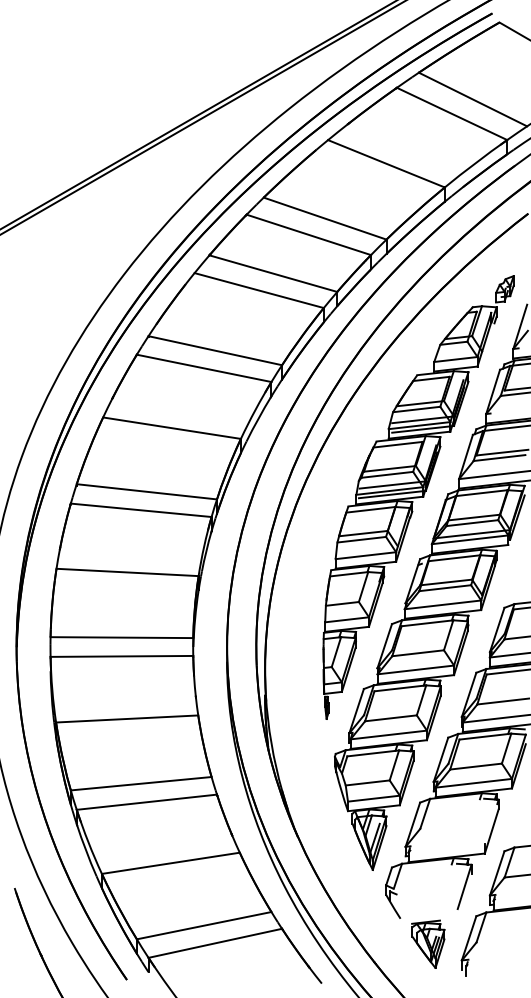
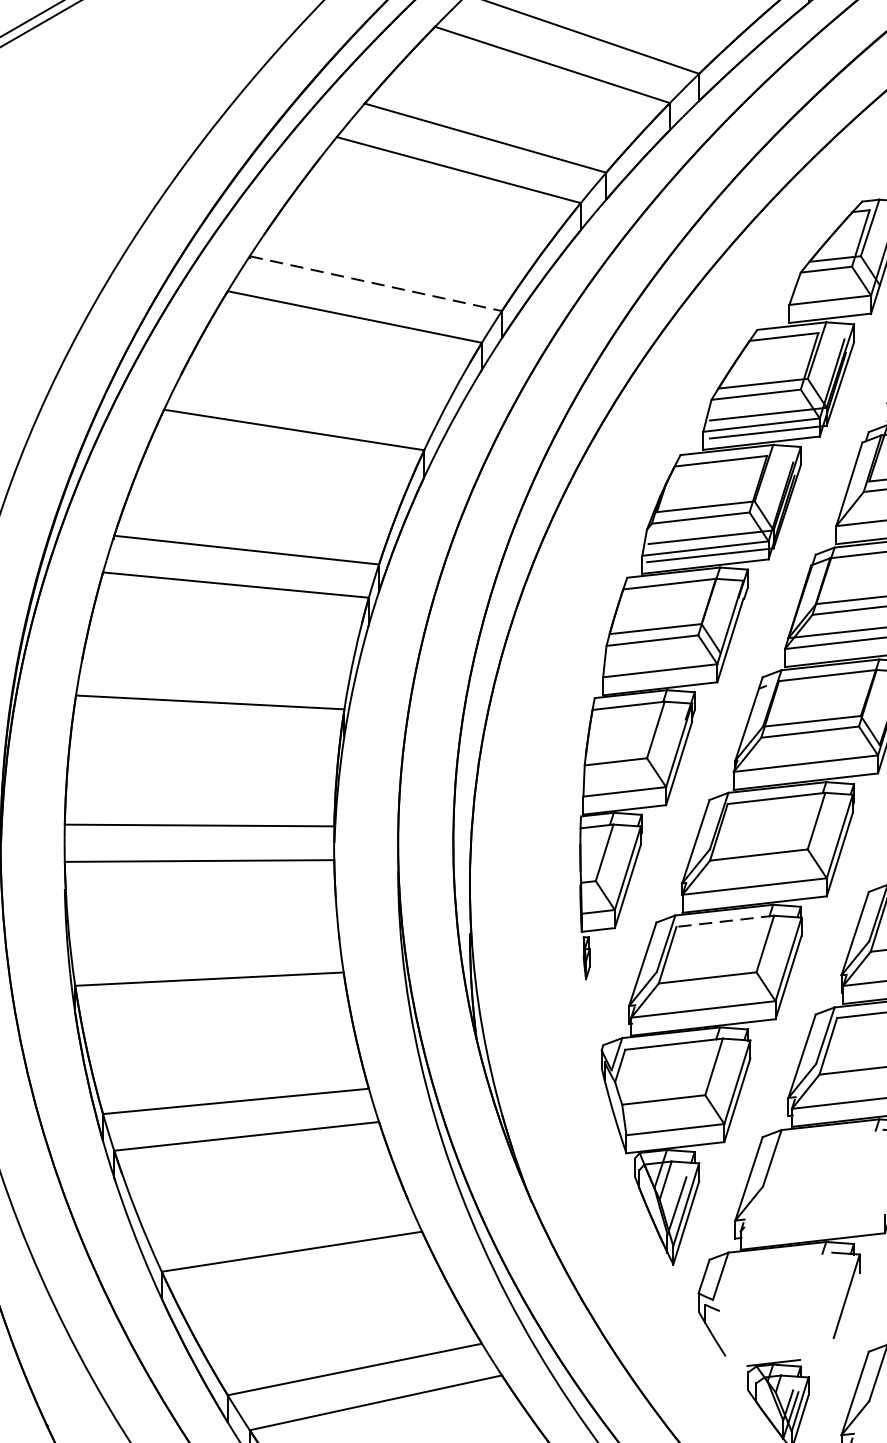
line: (215, 350) -> (376, 283), solid -> dashed
line: (399, 688) -> (723, 921), solid -> dashed

